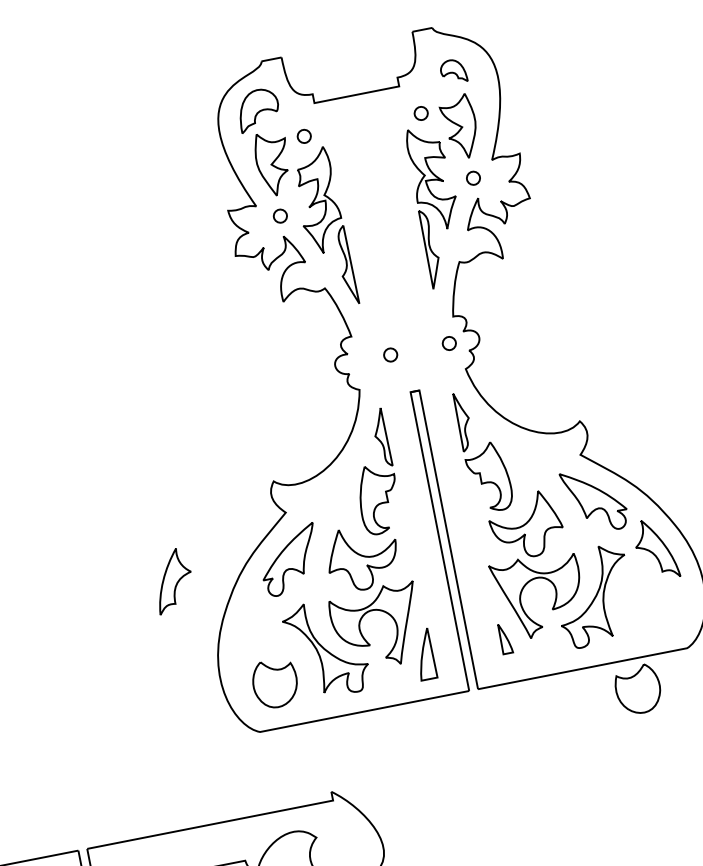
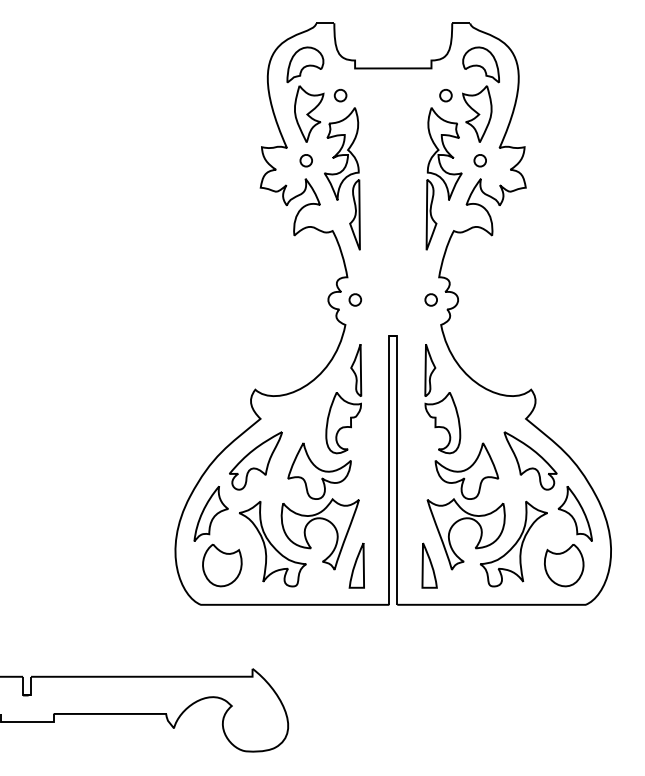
part: (452, 71) -> (480, 64), size x1.67
part: (390, 354) -> (355, 299), moved
part: (172, 580) -> (210, 513), moved
part: (505, 638) -> (429, 565), size x1.67
part: (638, 689) -> (564, 565), moved

